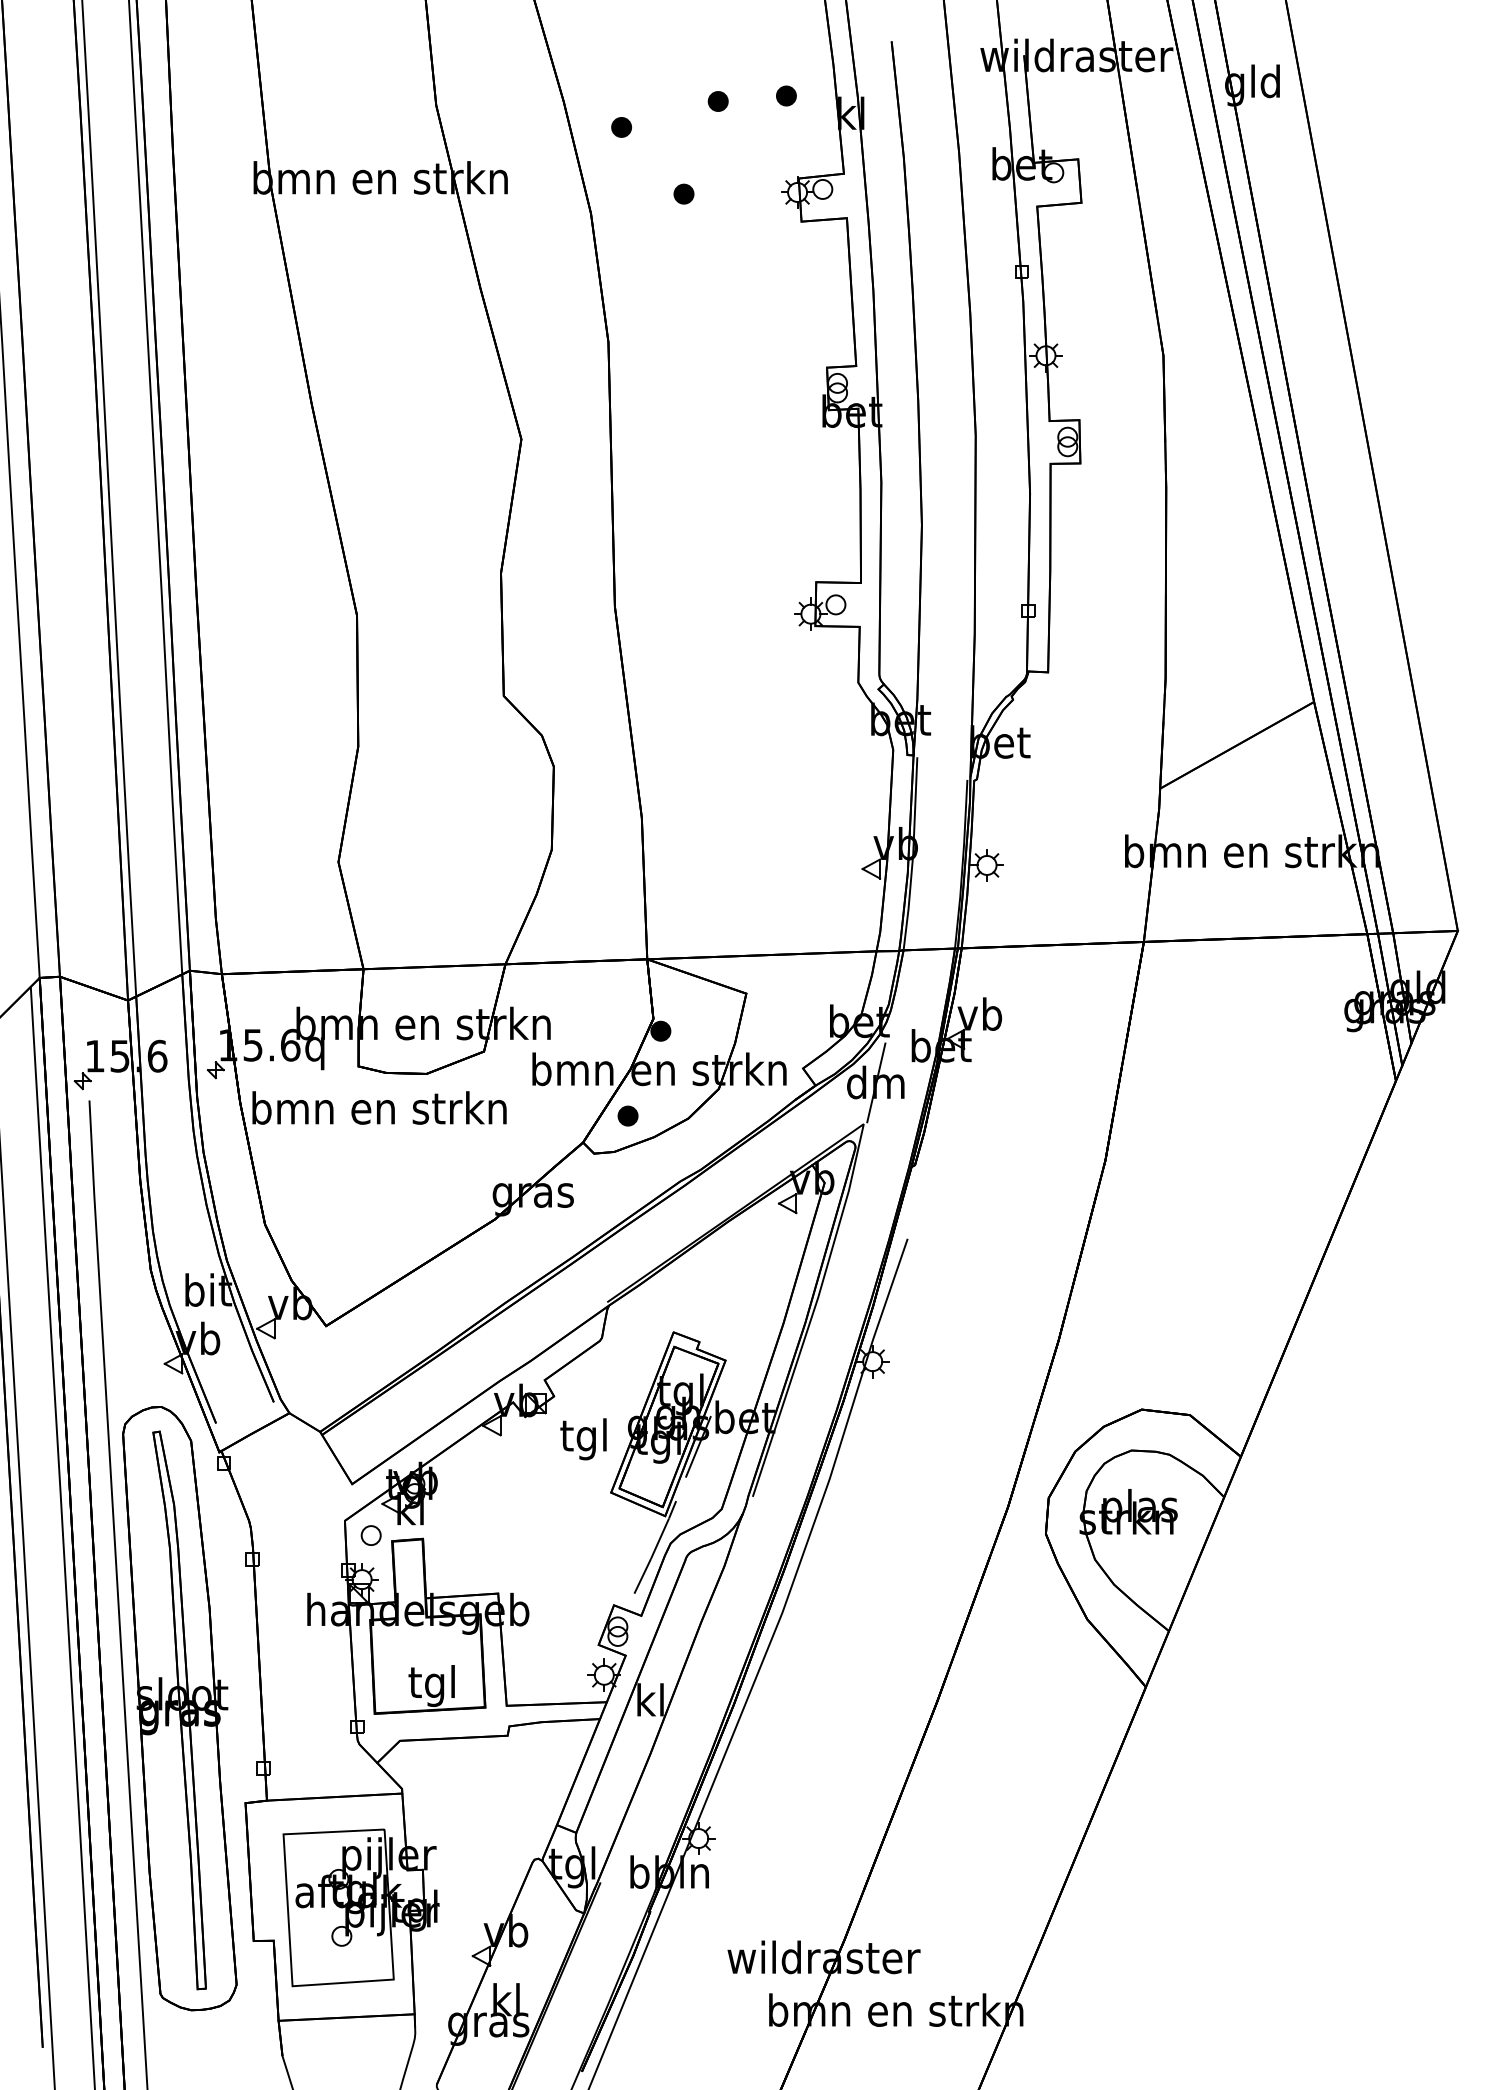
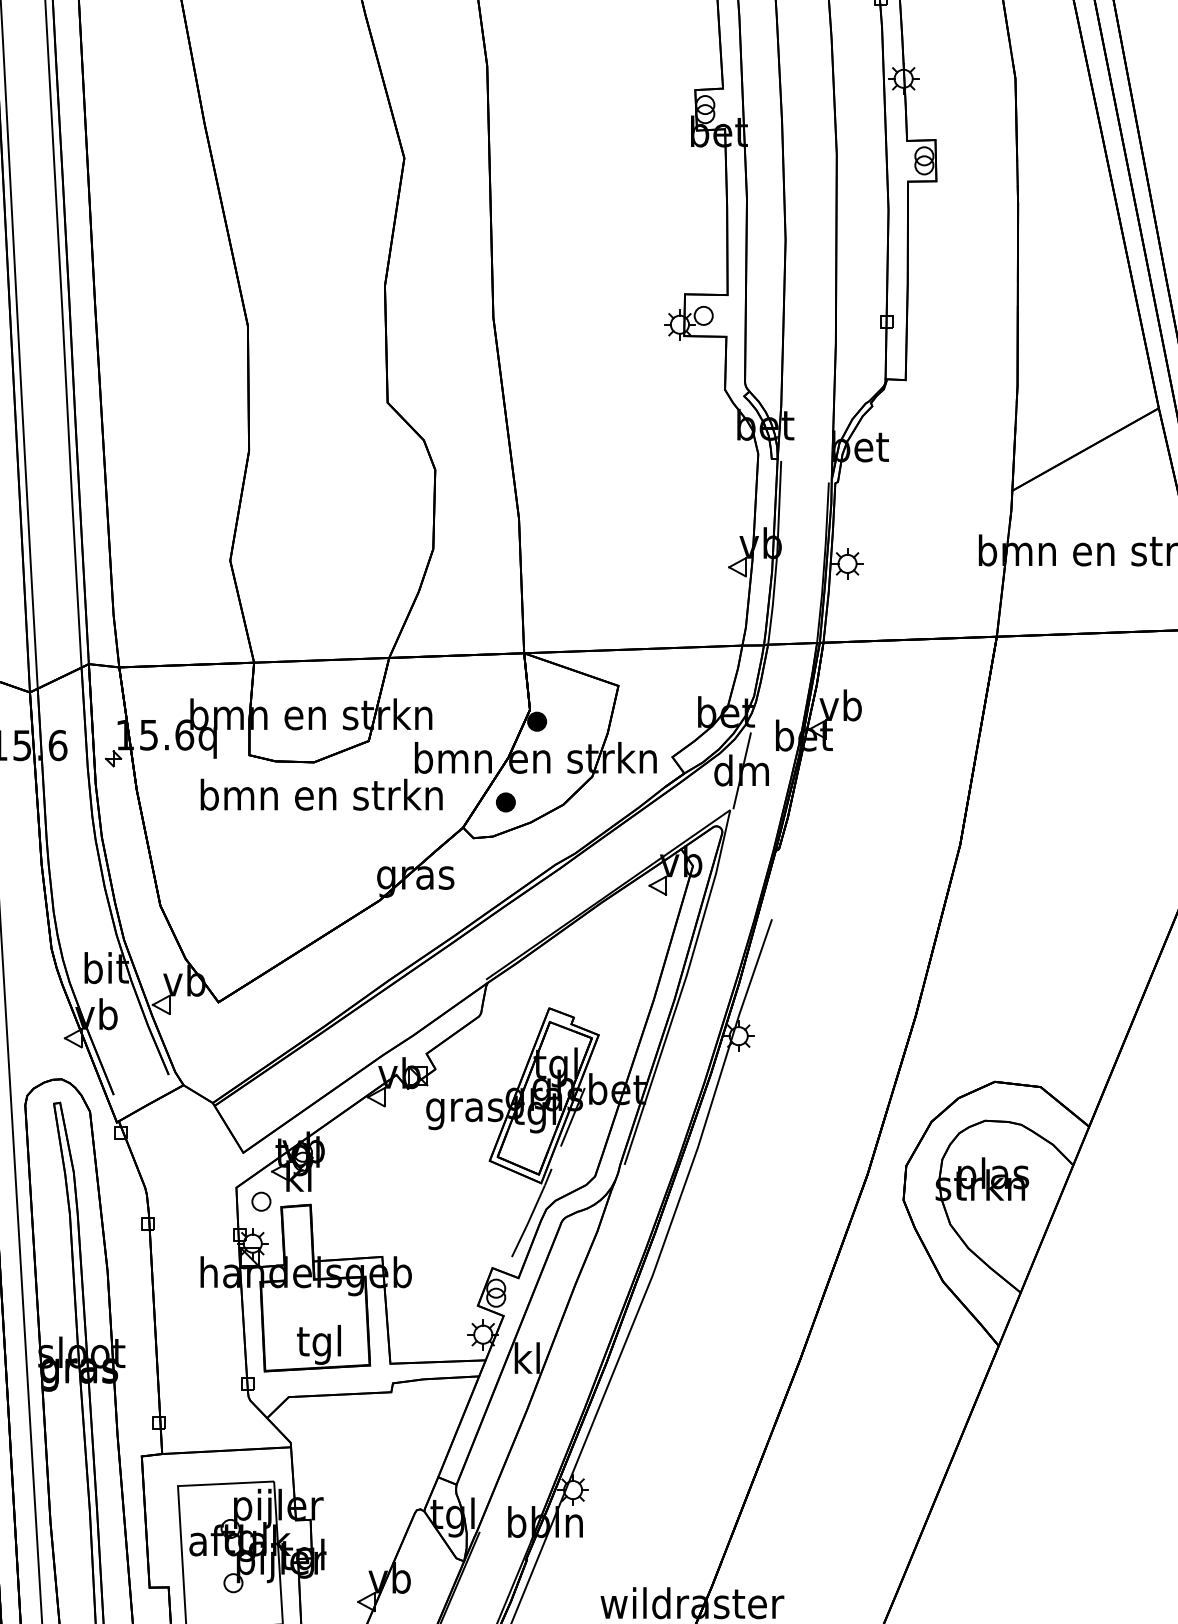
text: (379, 1107) -> (321, 794), moved
text: (584, 1439) -> (464, 1110), tgl -> gras

